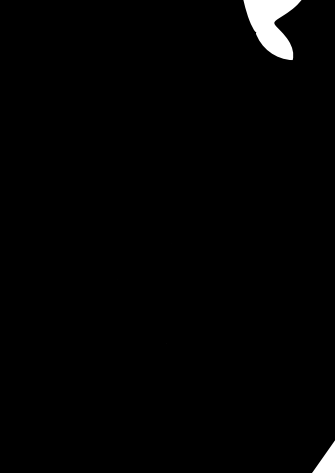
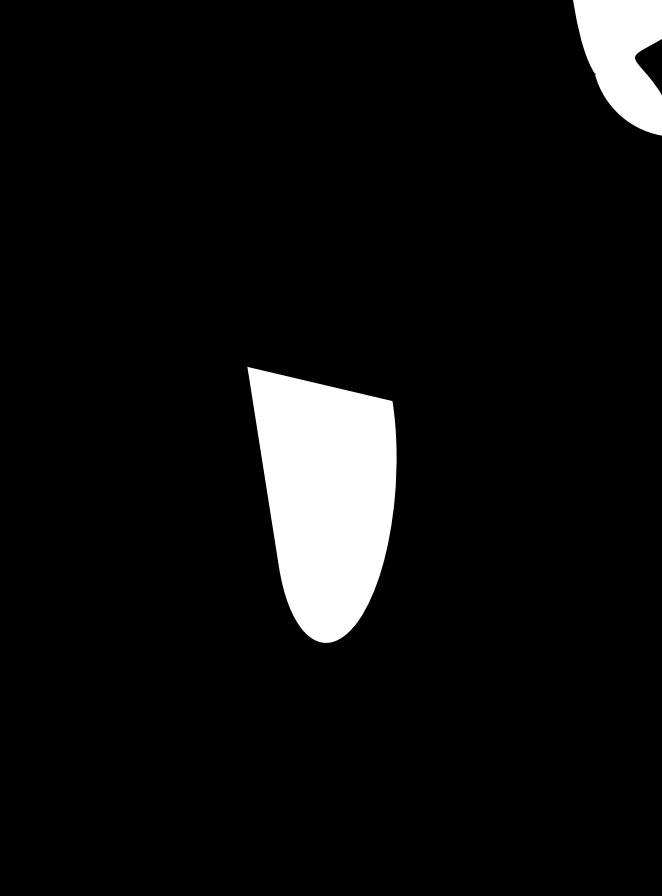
fill: (133, 249) -> (315, 507), removed

